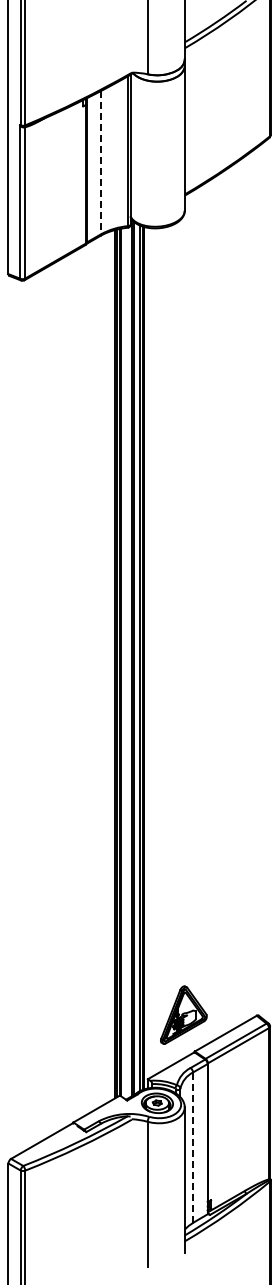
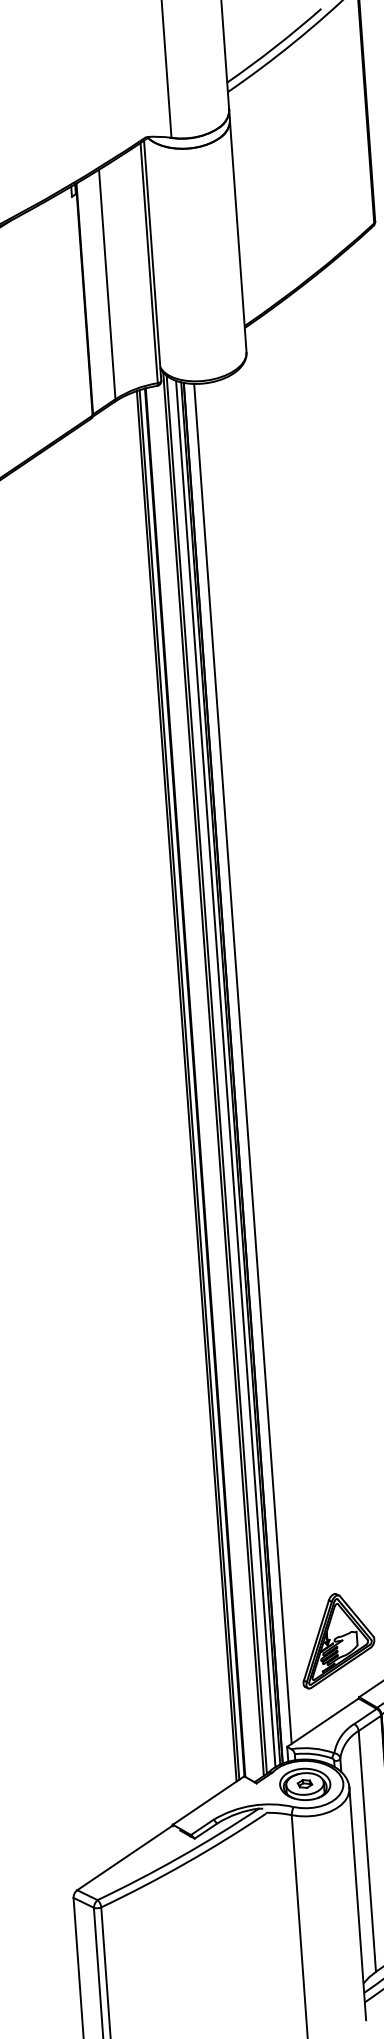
line: (101, 162) -> (107, 284), dashed -> solid
line: (150, 652) -> (242, 1063), added
line: (193, 1147) -> (368, 1851), dashed -> solid

